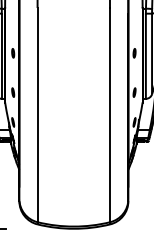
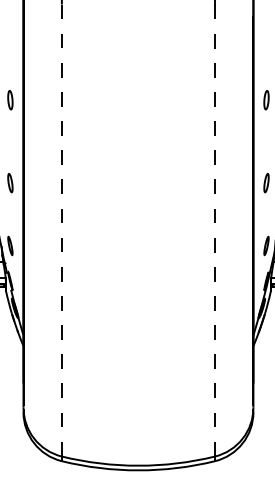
line: (110, 114) -> (215, 229), solid -> dashed
line: (37, 115) -> (61, 231), solid -> dashed

